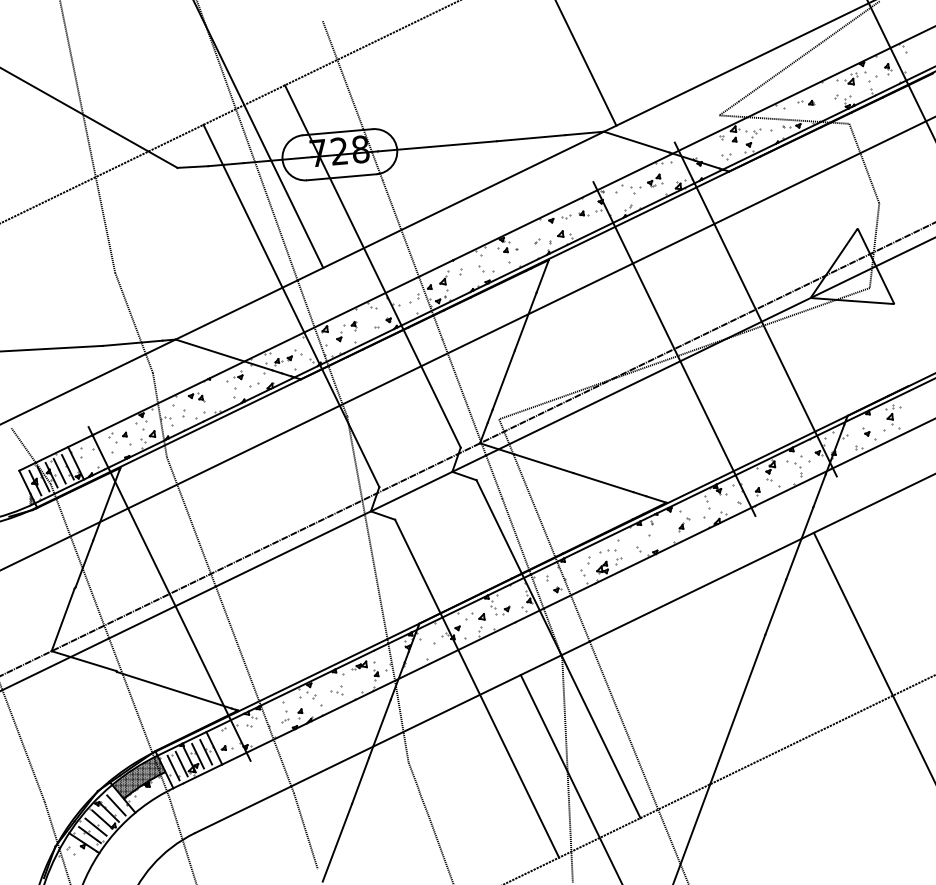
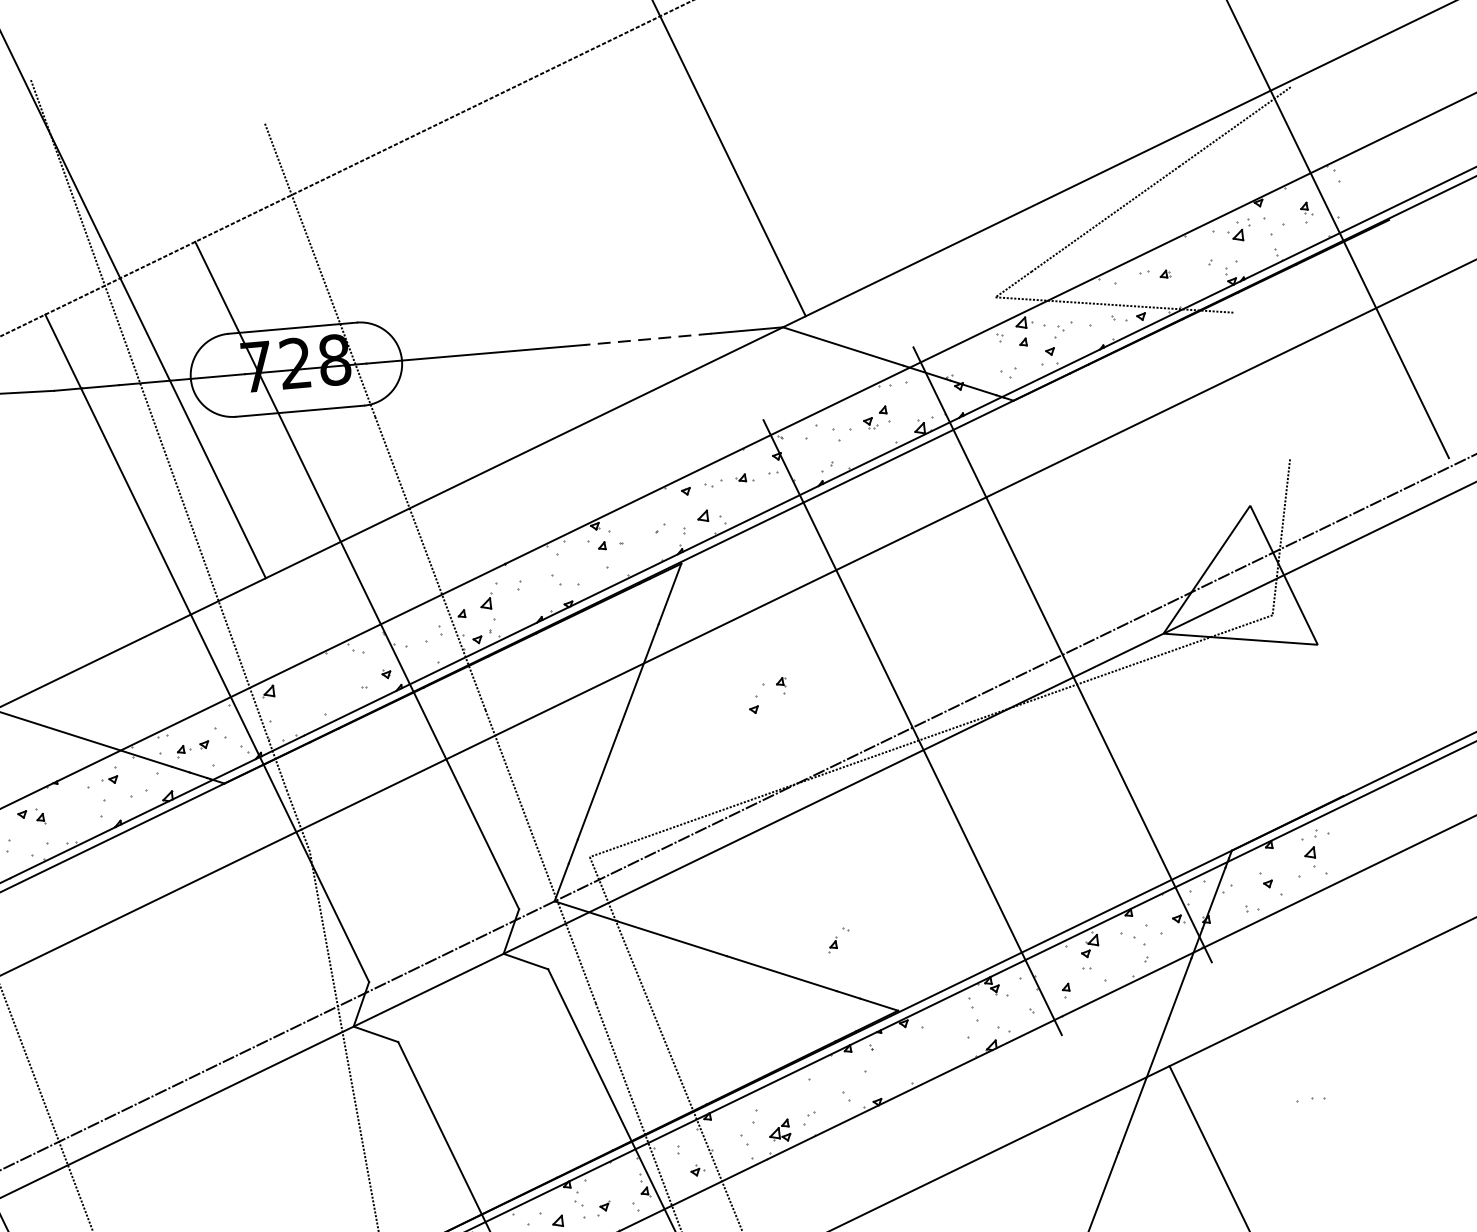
line: (530, 138) -> (647, 339), solid -> dashed
line: (864, 163) -> (1262, 385), removed
part: (346, 331) -> (767, 695), moved
part: (684, 524) -> (839, 940), moved
part: (607, 551) -> (1310, 1100), moved

